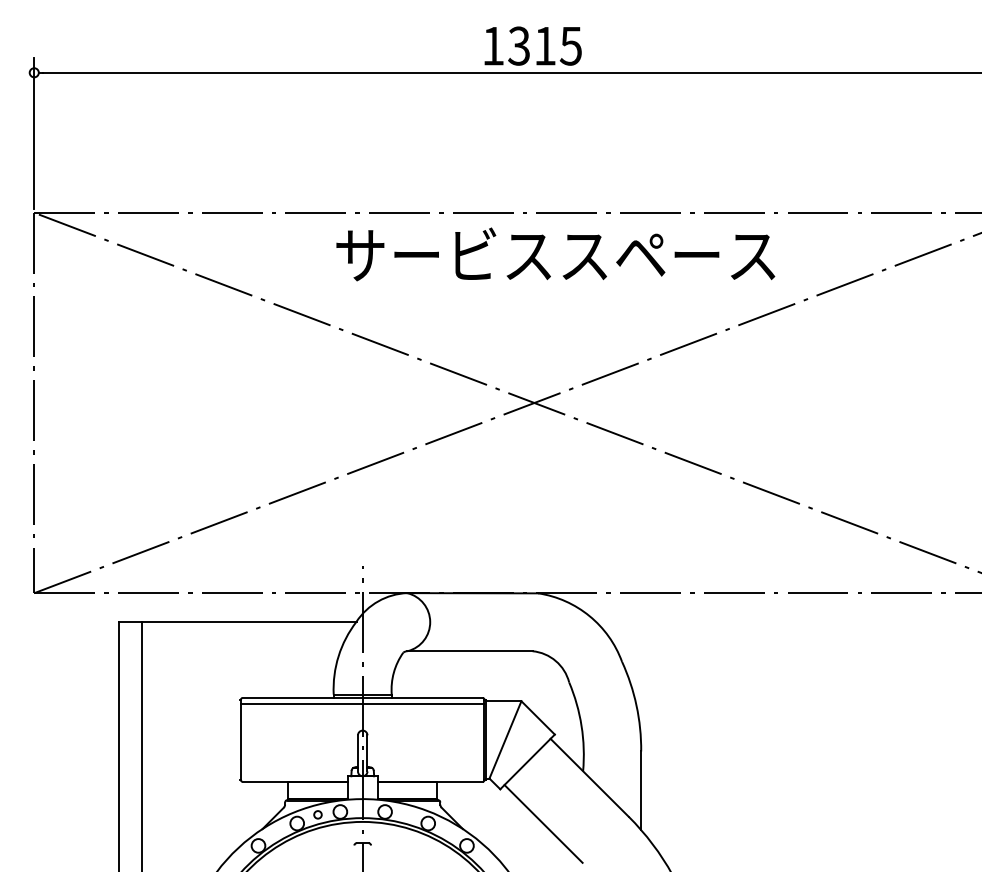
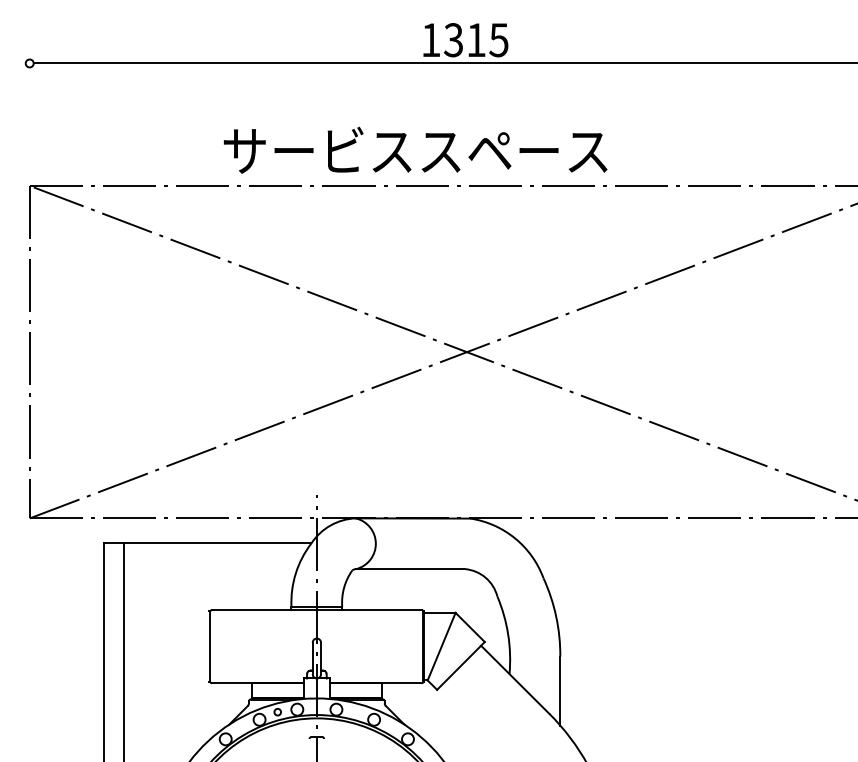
line: (34, 133) -> (29, 116), removed
text: (555, 253) -> (415, 149), moved
line: (362, 704) -> (316, 615), removed
line: (543, 824) -> (474, 720), removed

